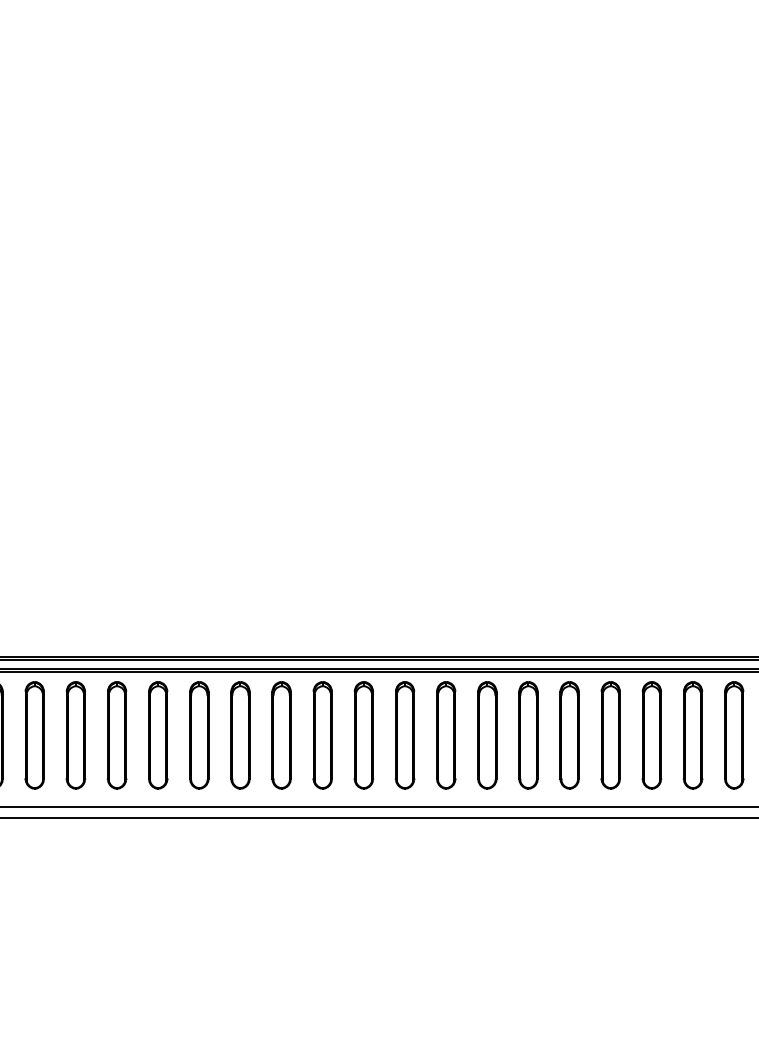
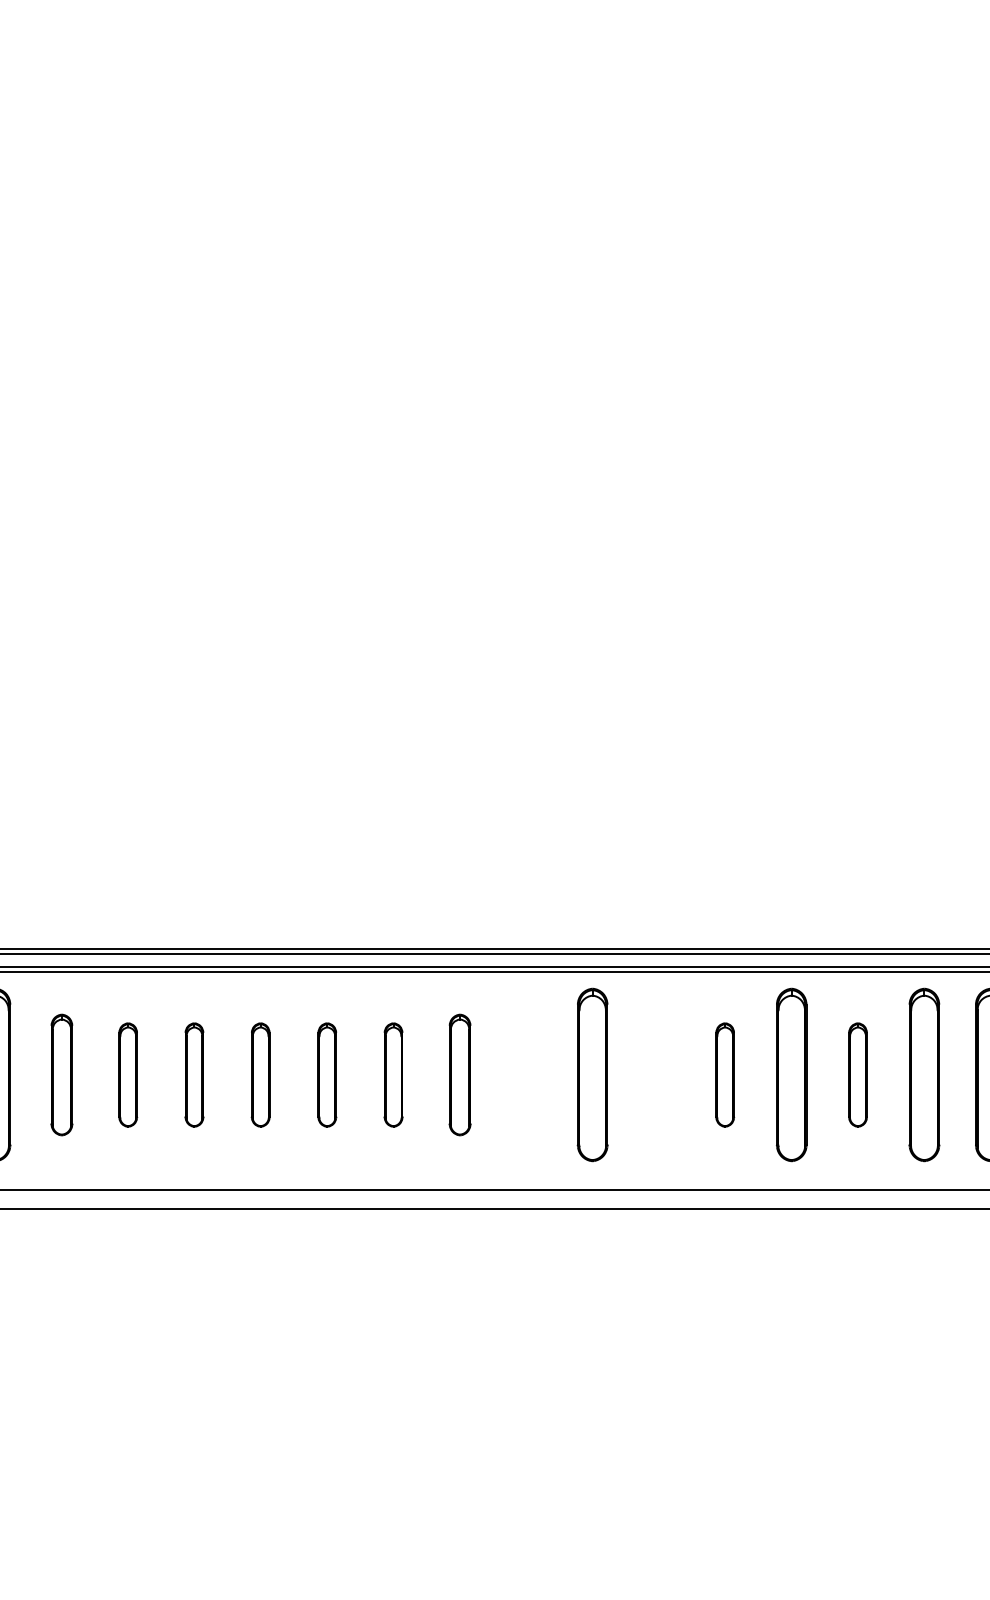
part: (199, 735) -> (62, 1075), size x0.7
part: (240, 735) -> (128, 1075), size x0.6
part: (281, 735) -> (194, 1075), size x0.6
part: (322, 735) -> (260, 1075), size x0.6
part: (363, 735) -> (326, 1075), size x0.6
part: (404, 735) -> (392, 1075), size x0.6
part: (446, 735) -> (460, 1075), size x0.7
part: (487, 735) -> (526, 1075), removed
part: (569, 735) -> (658, 1075), removed
part: (610, 735) -> (724, 1075), size x0.6
part: (692, 735) -> (857, 1075), size x0.6

